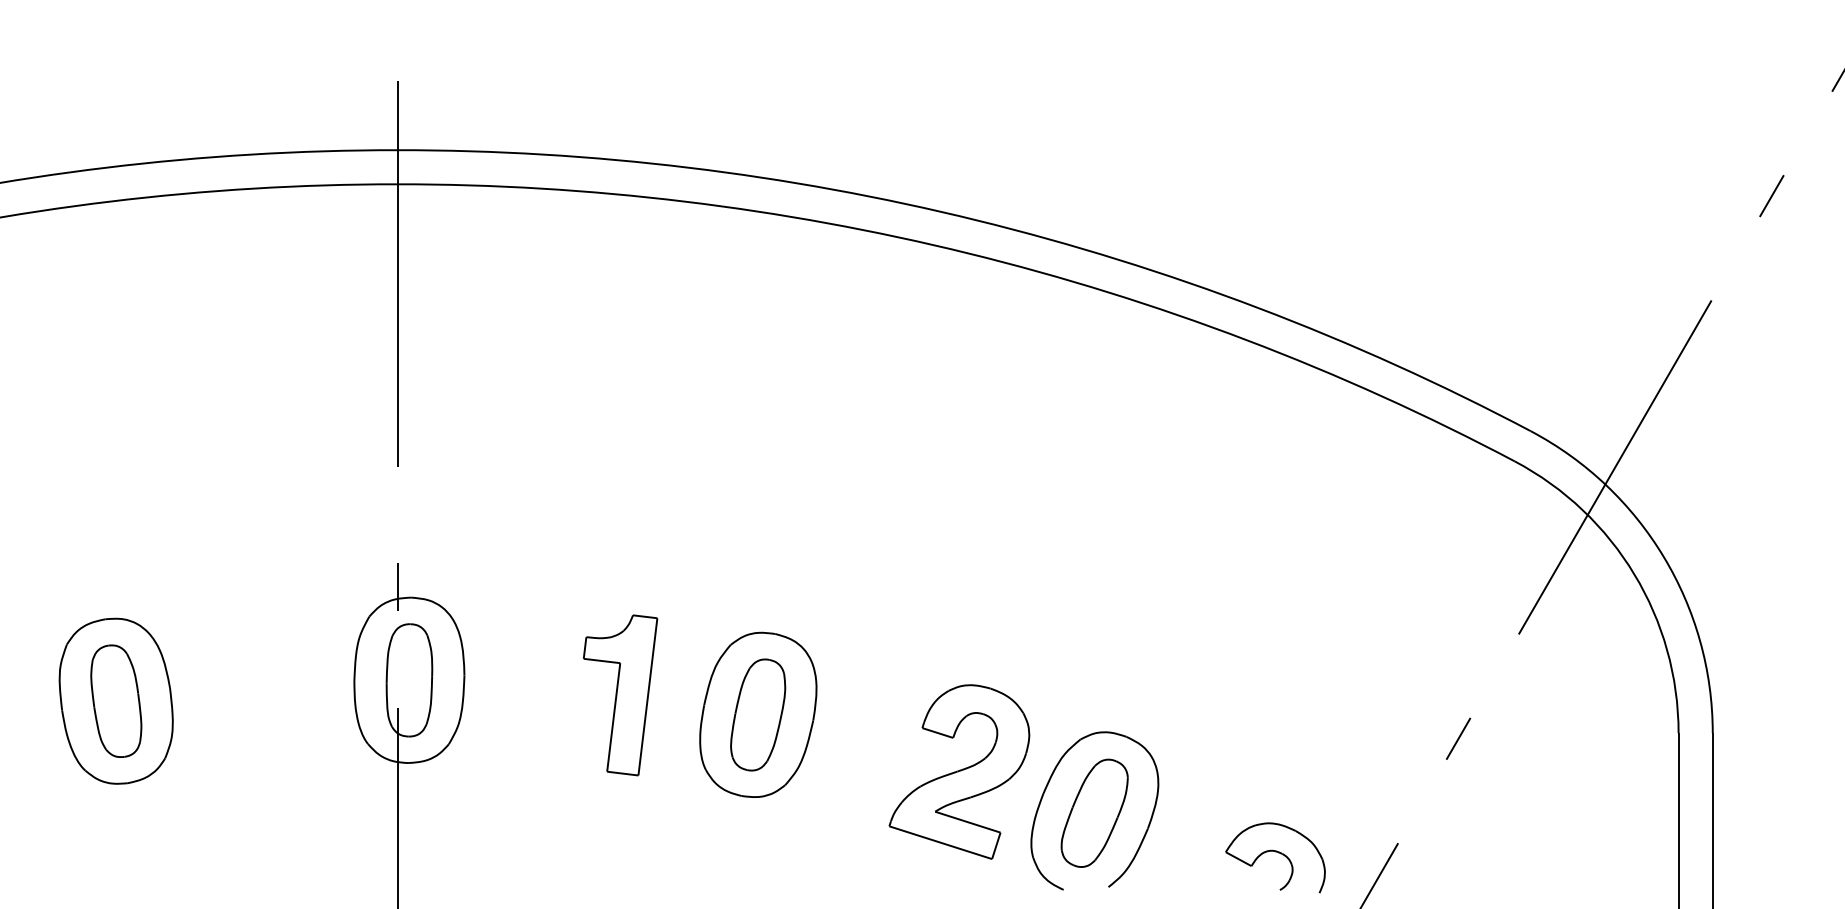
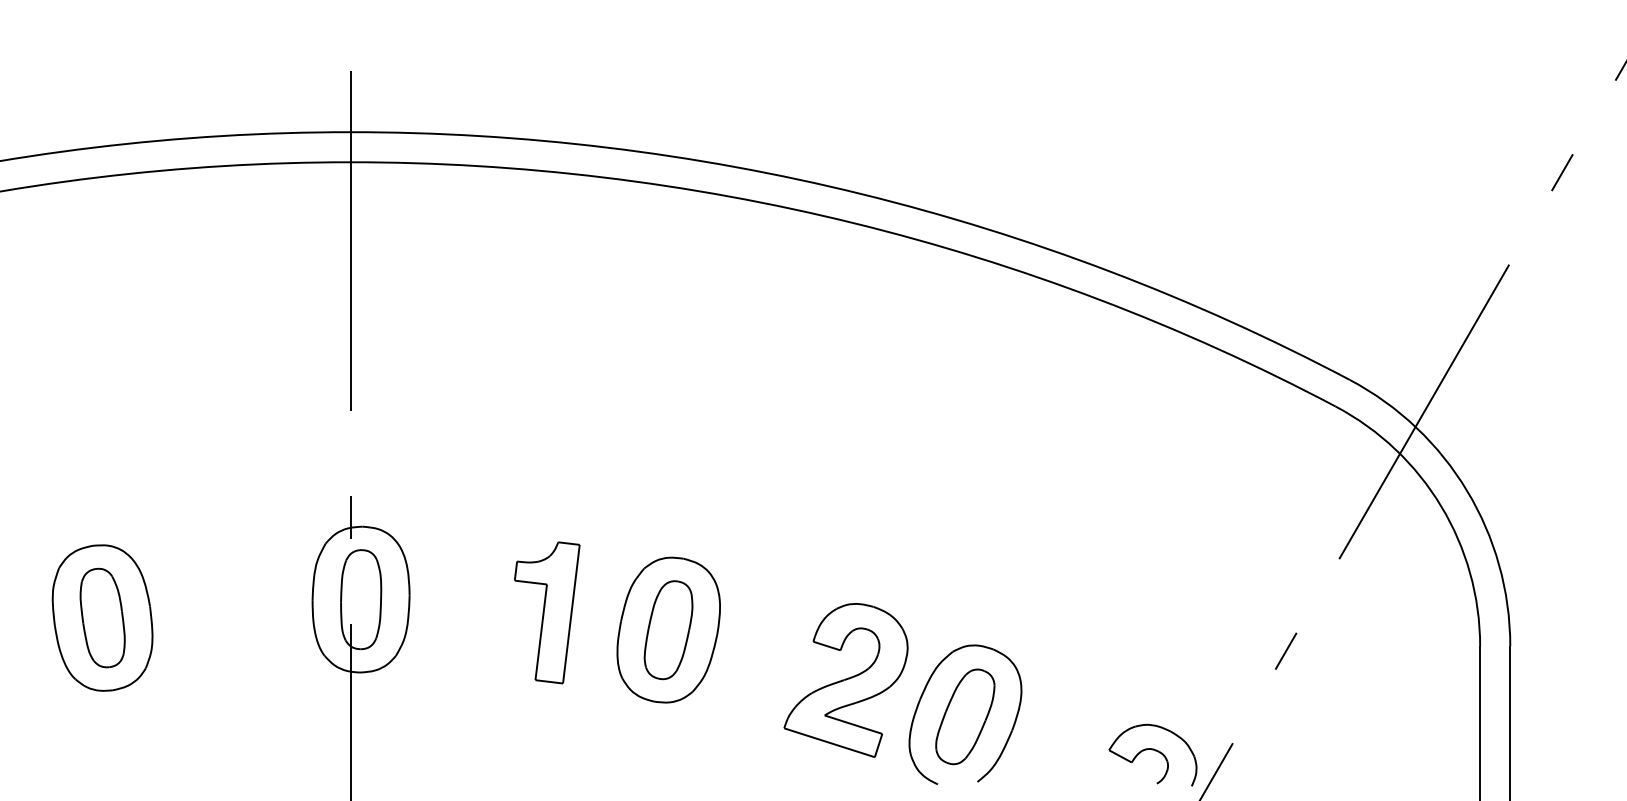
part: (1275, 857) -> (1152, 754), moved

